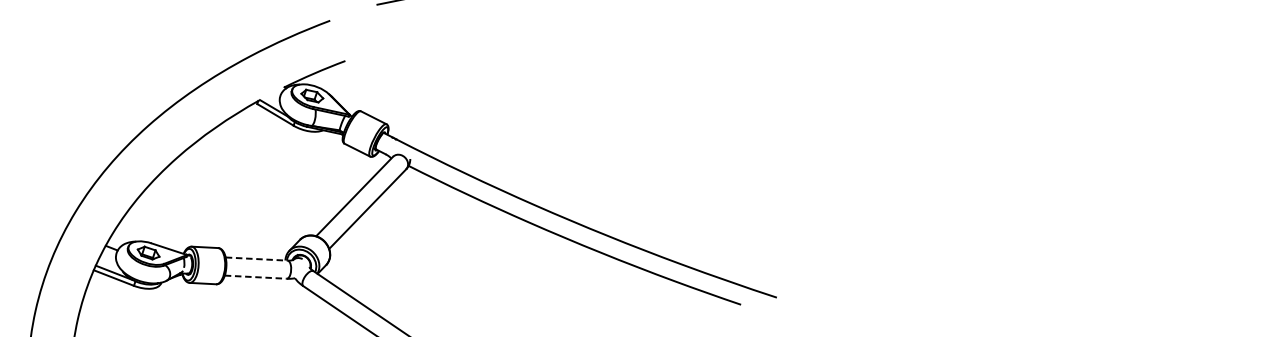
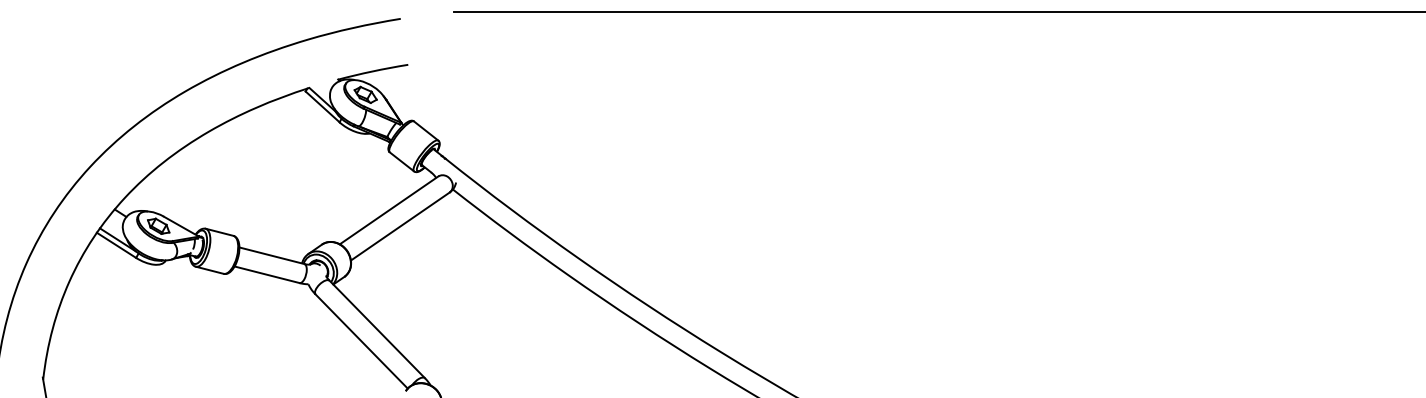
line: (257, 258) -> (272, 255), dashed -> solid
line: (256, 276) -> (267, 274), dashed -> solid

